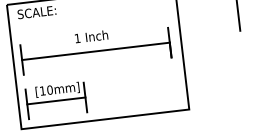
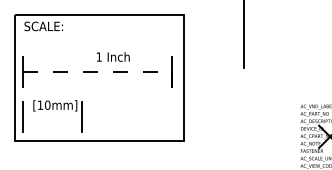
text: (90, 36) -> (112, 56), moved
line: (96, 51) -> (98, 72), solid -> dashed
line: (56, 100) -> (52, 116), removed

